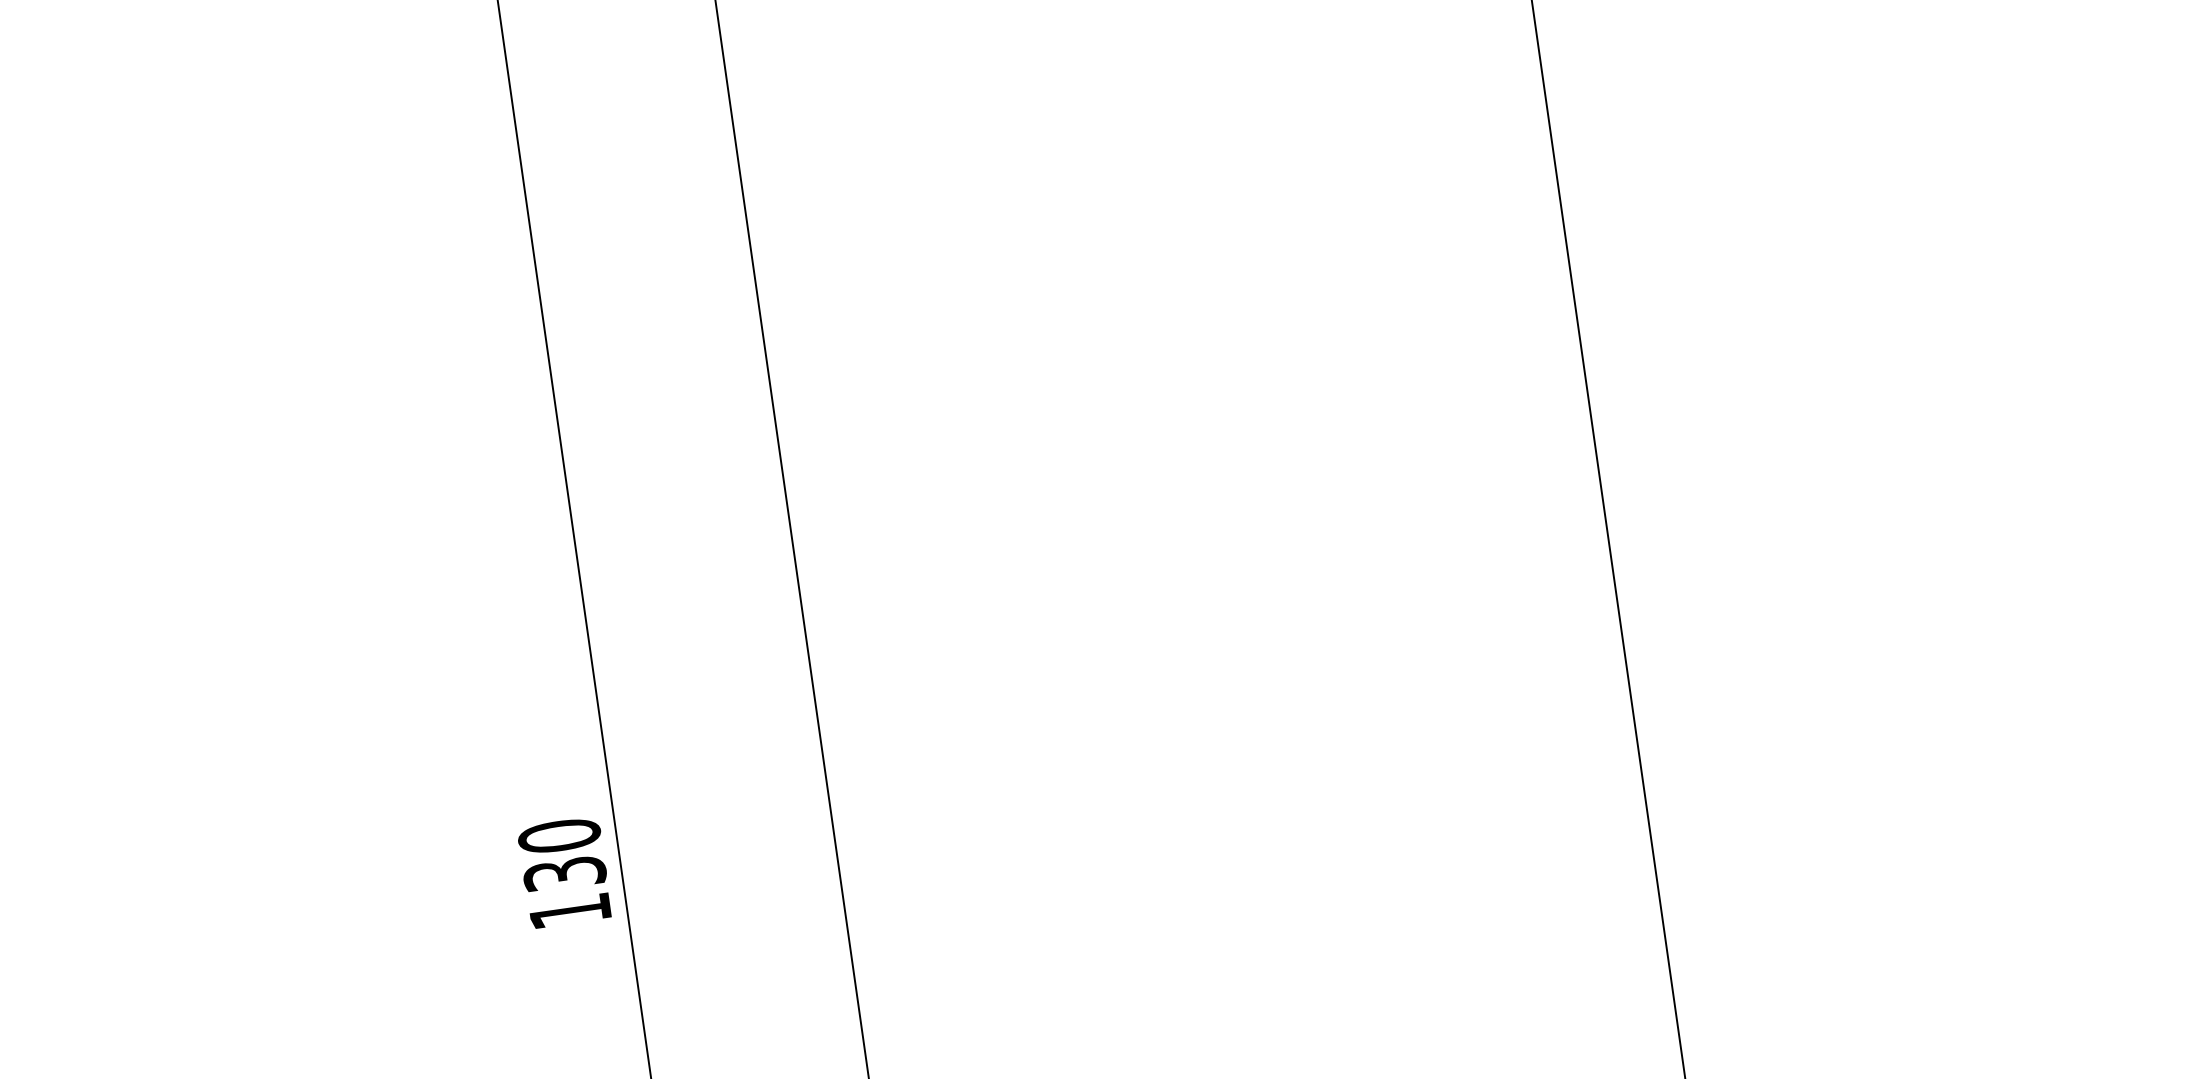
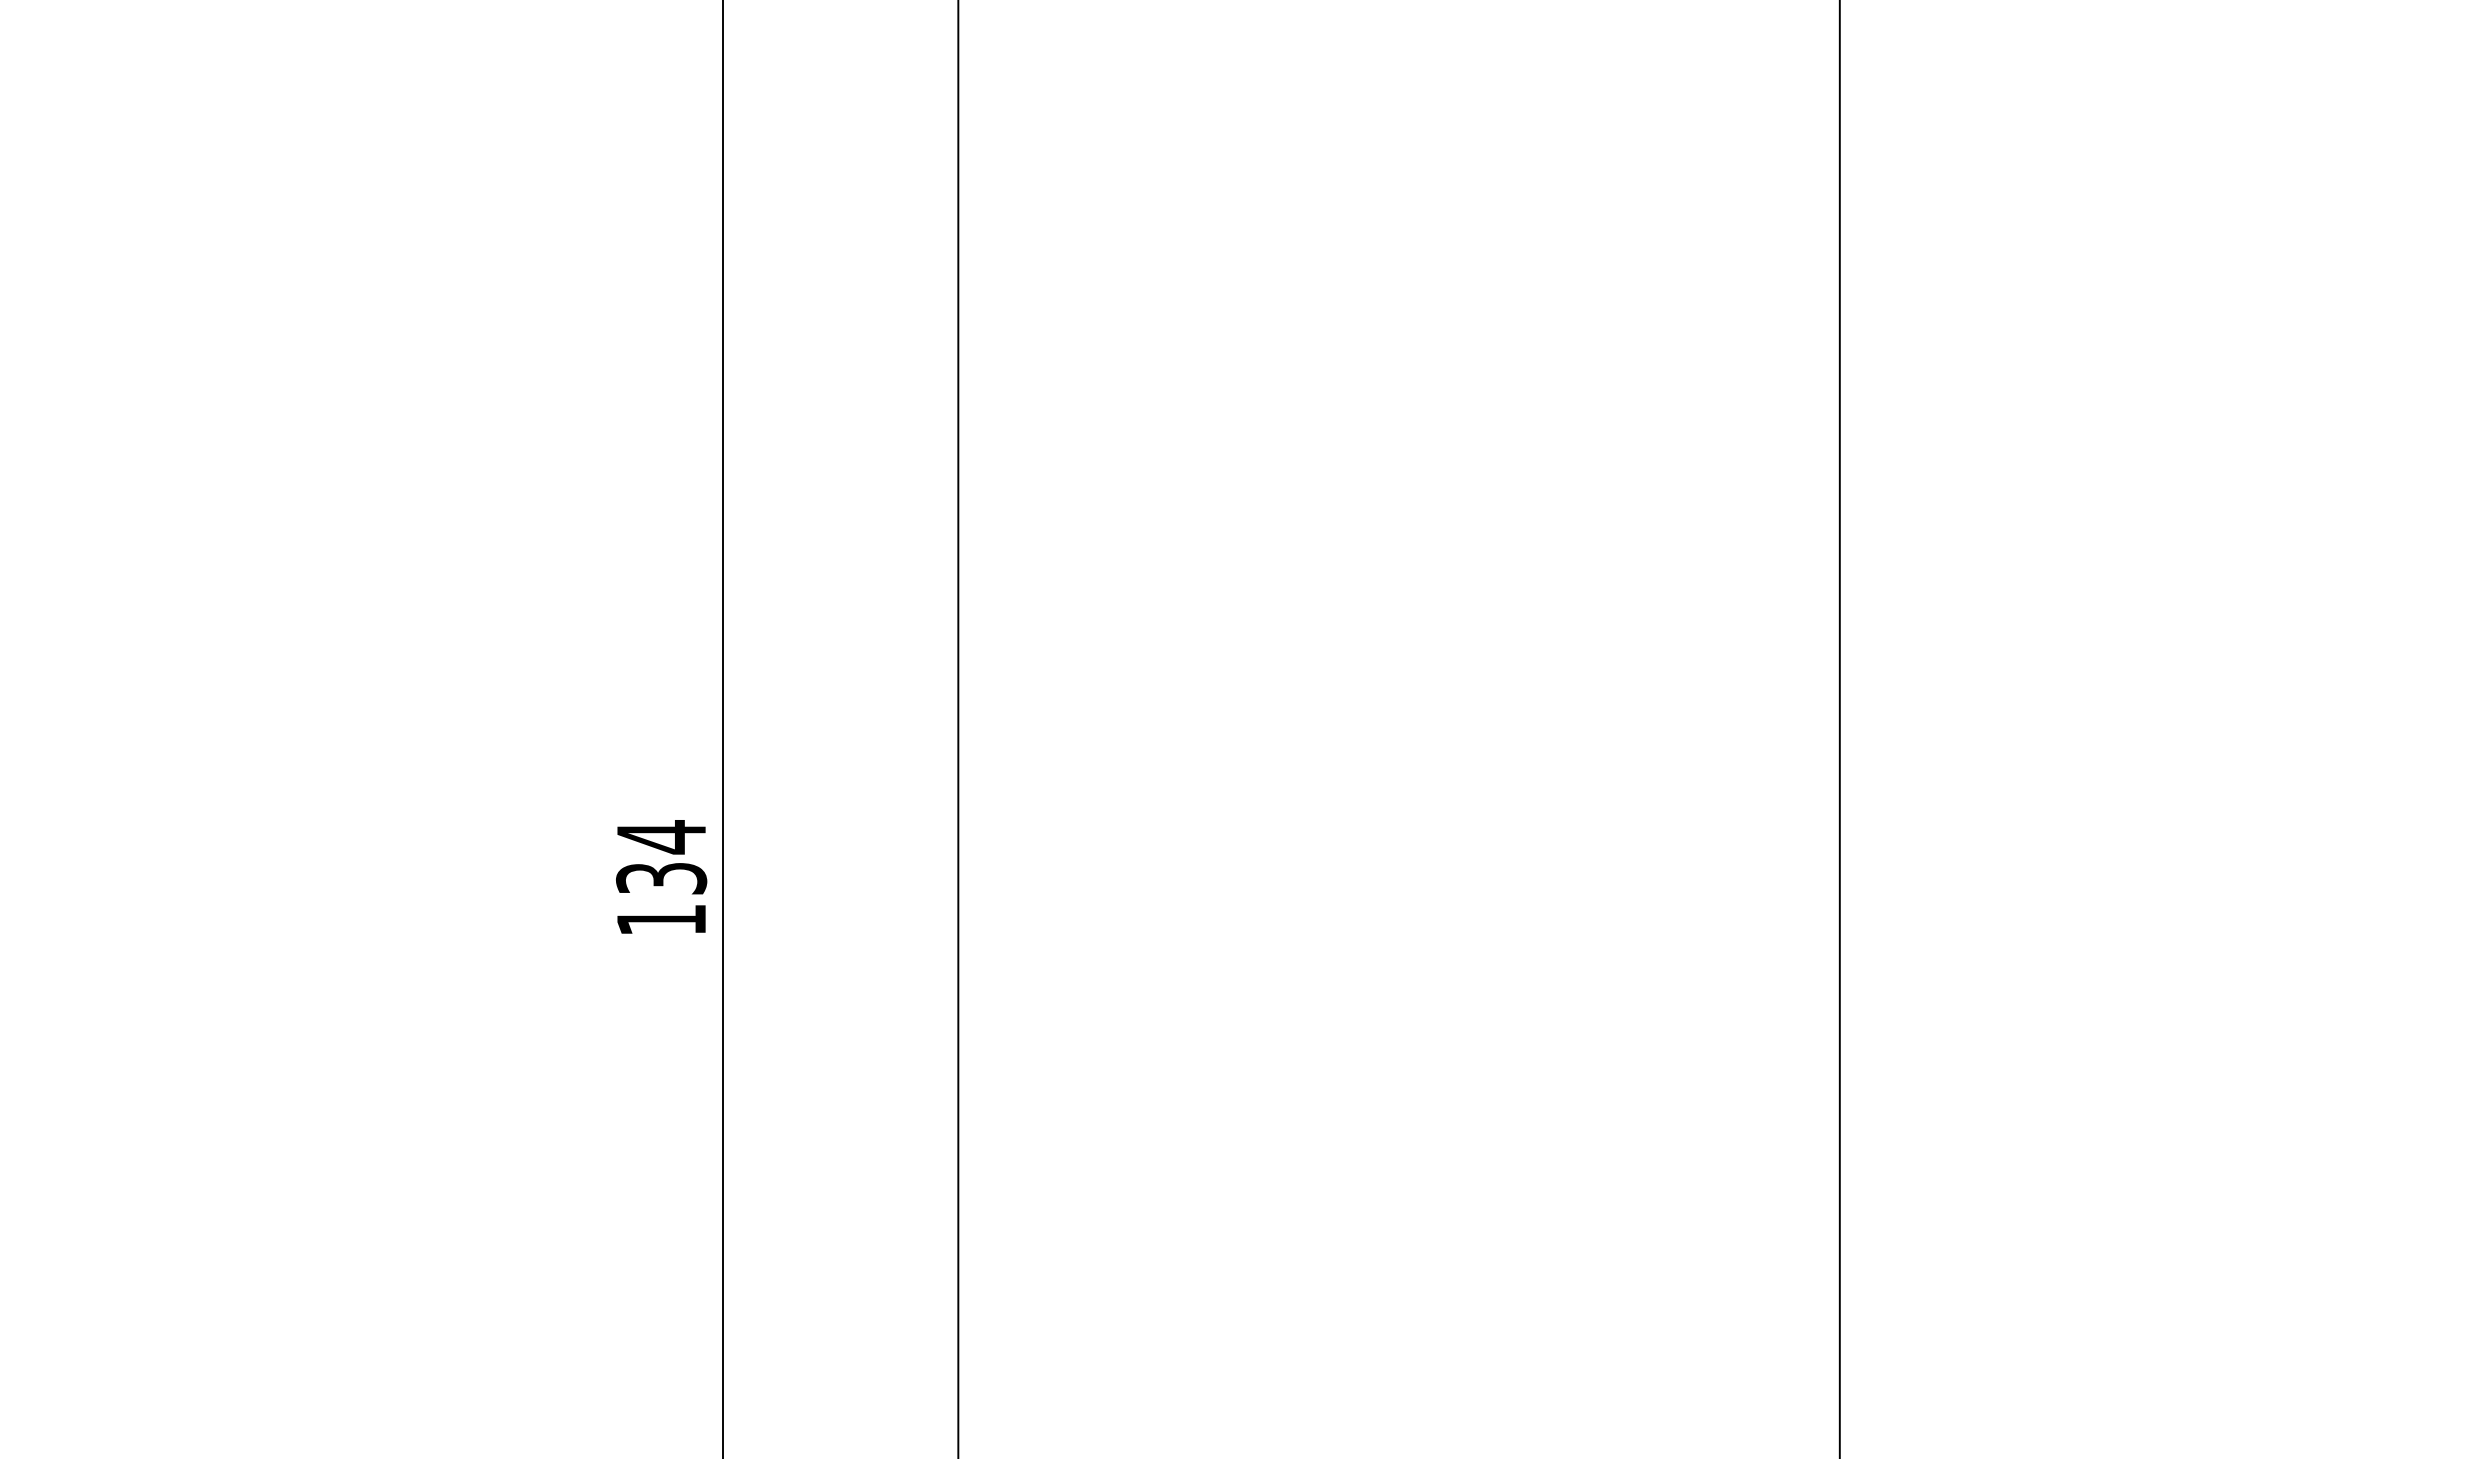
text: (559, 836) -> (661, 837), 130 -> 134

